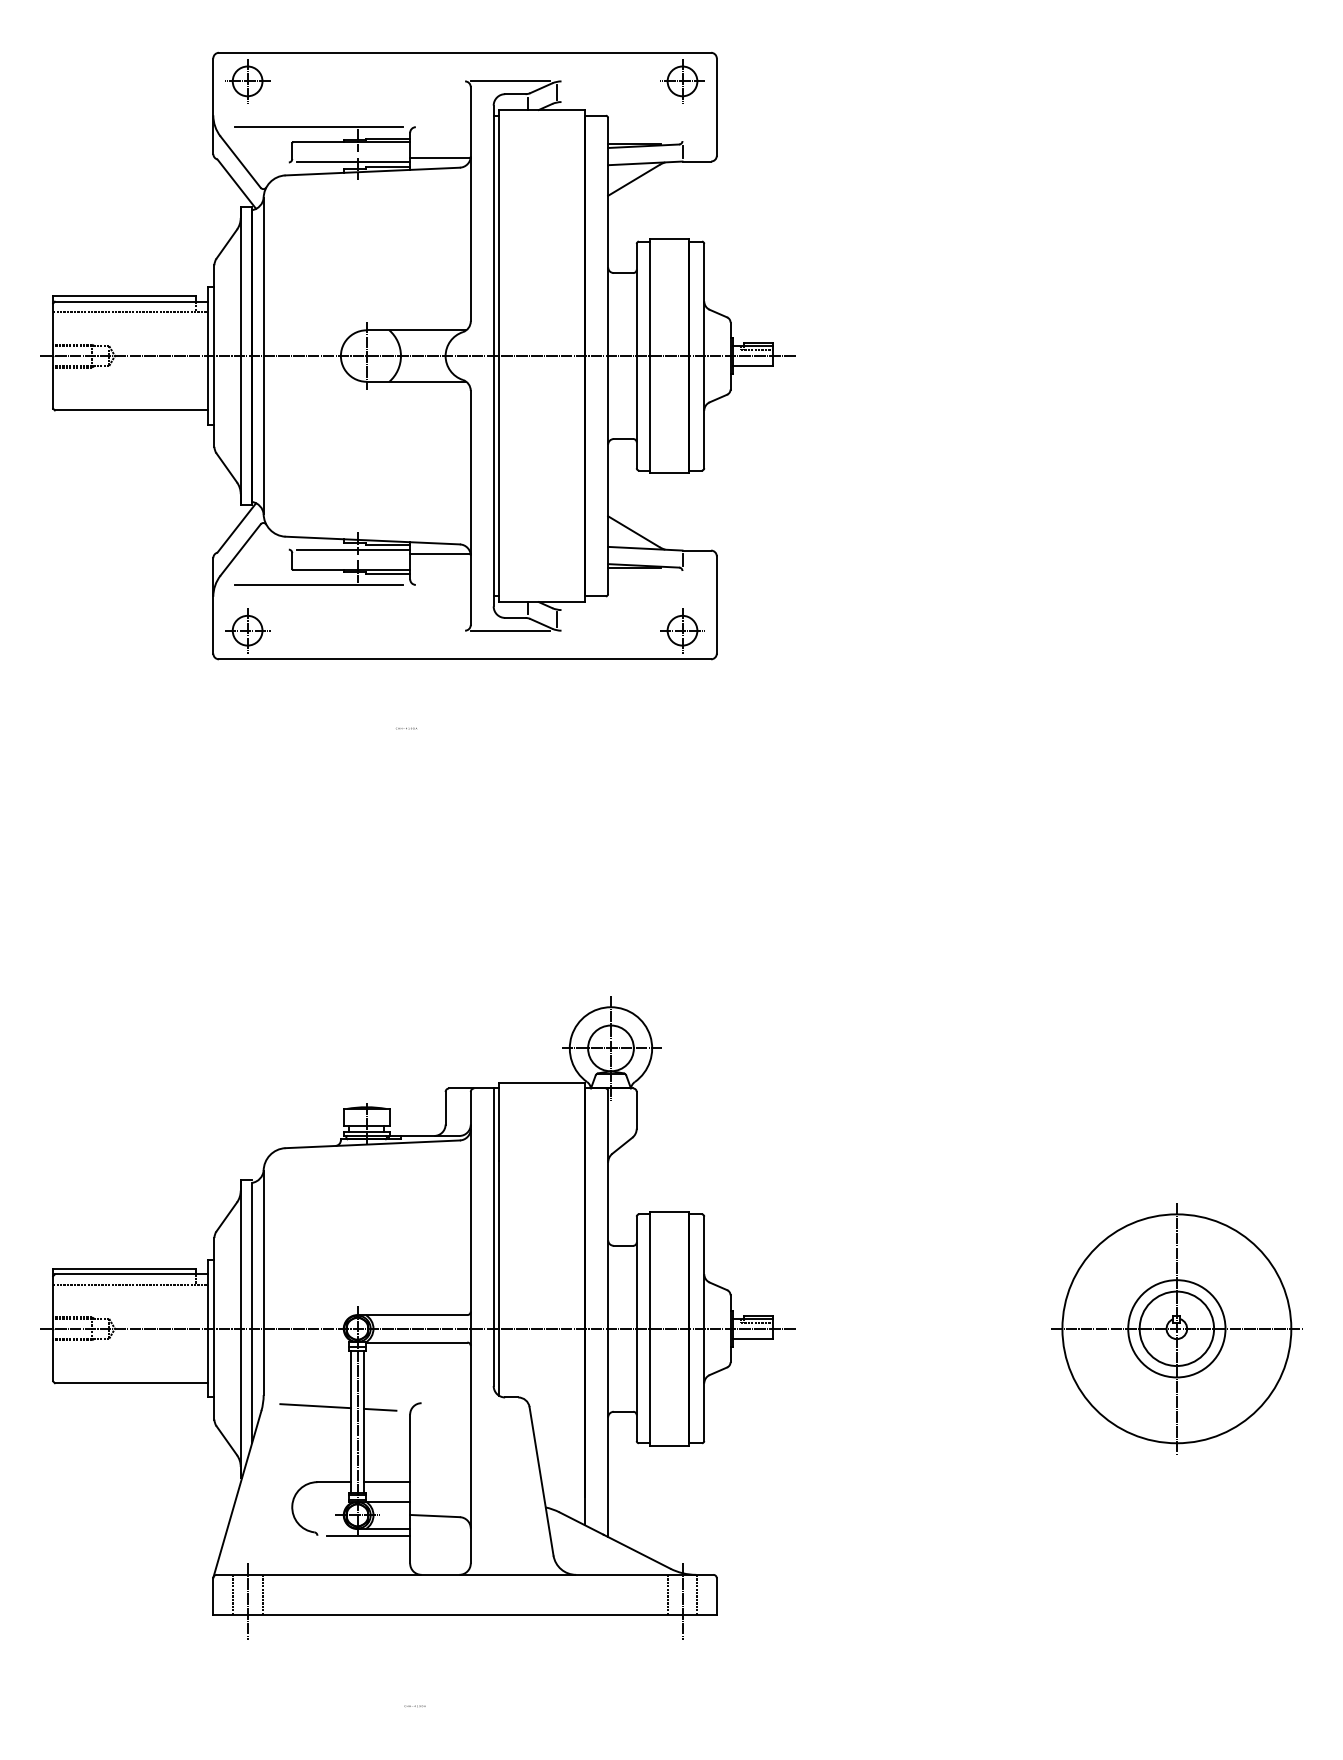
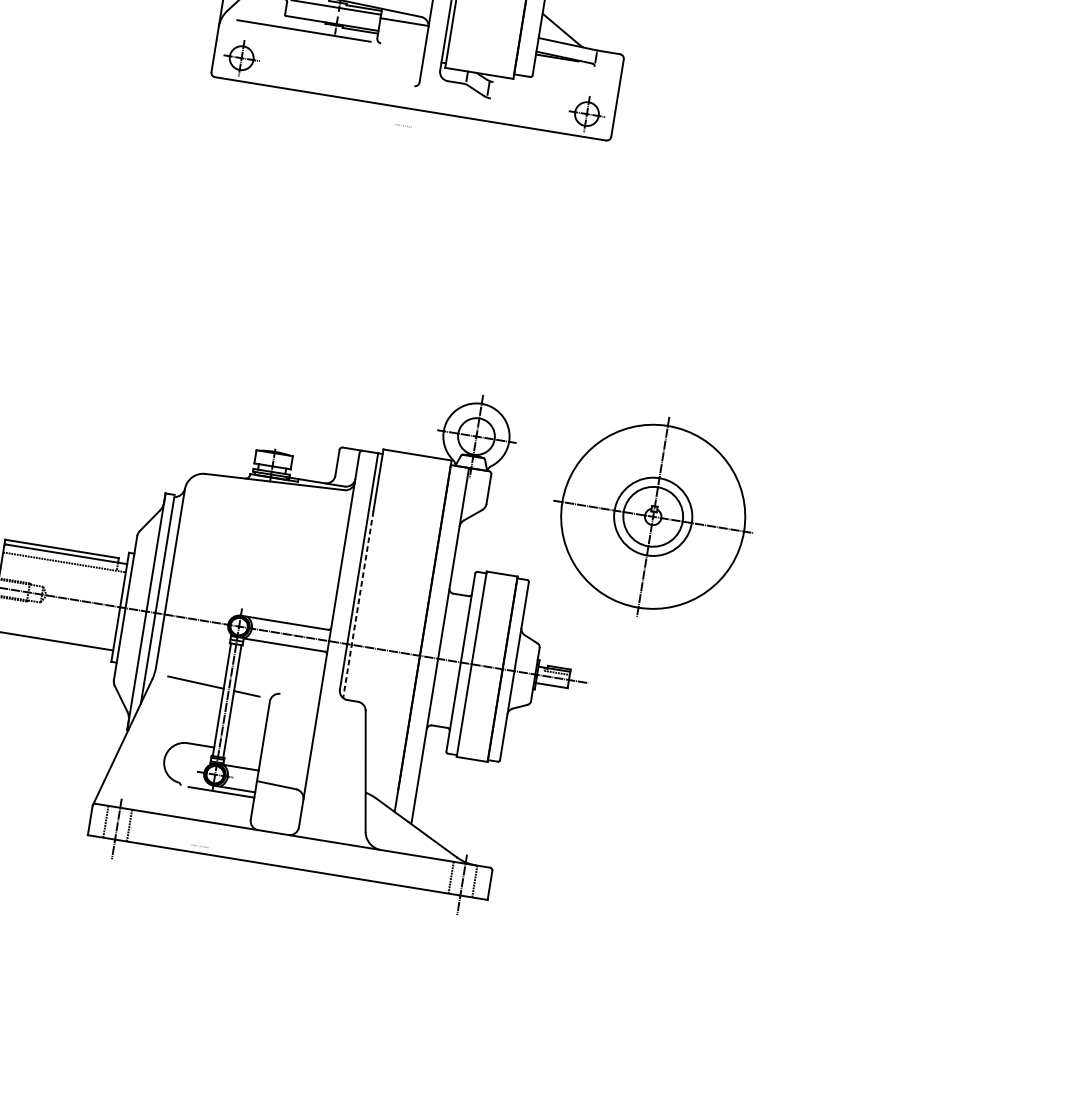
line: (509, 630) -> (449, 91), removed
text: (406, 728) -> (403, 125), moved
line: (499, 1278) -> (358, 604), solid -> dashed
part: (1176, 1328) -> (652, 516), moved
line: (387, 1482) -> (243, 752), removed
text: (414, 1706) -> (199, 846), moved

